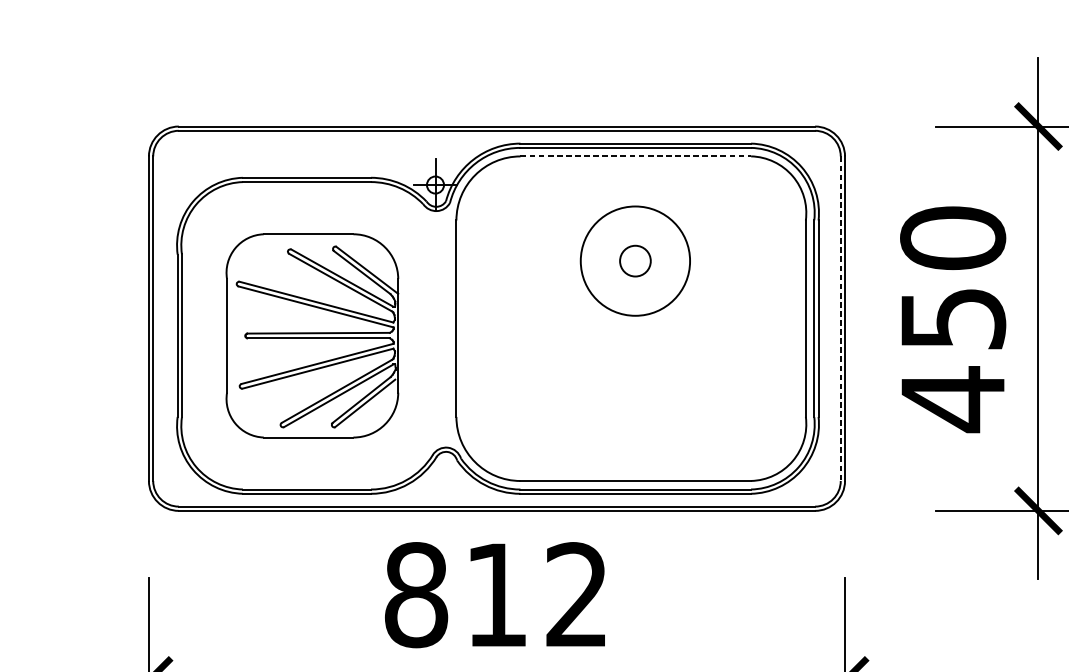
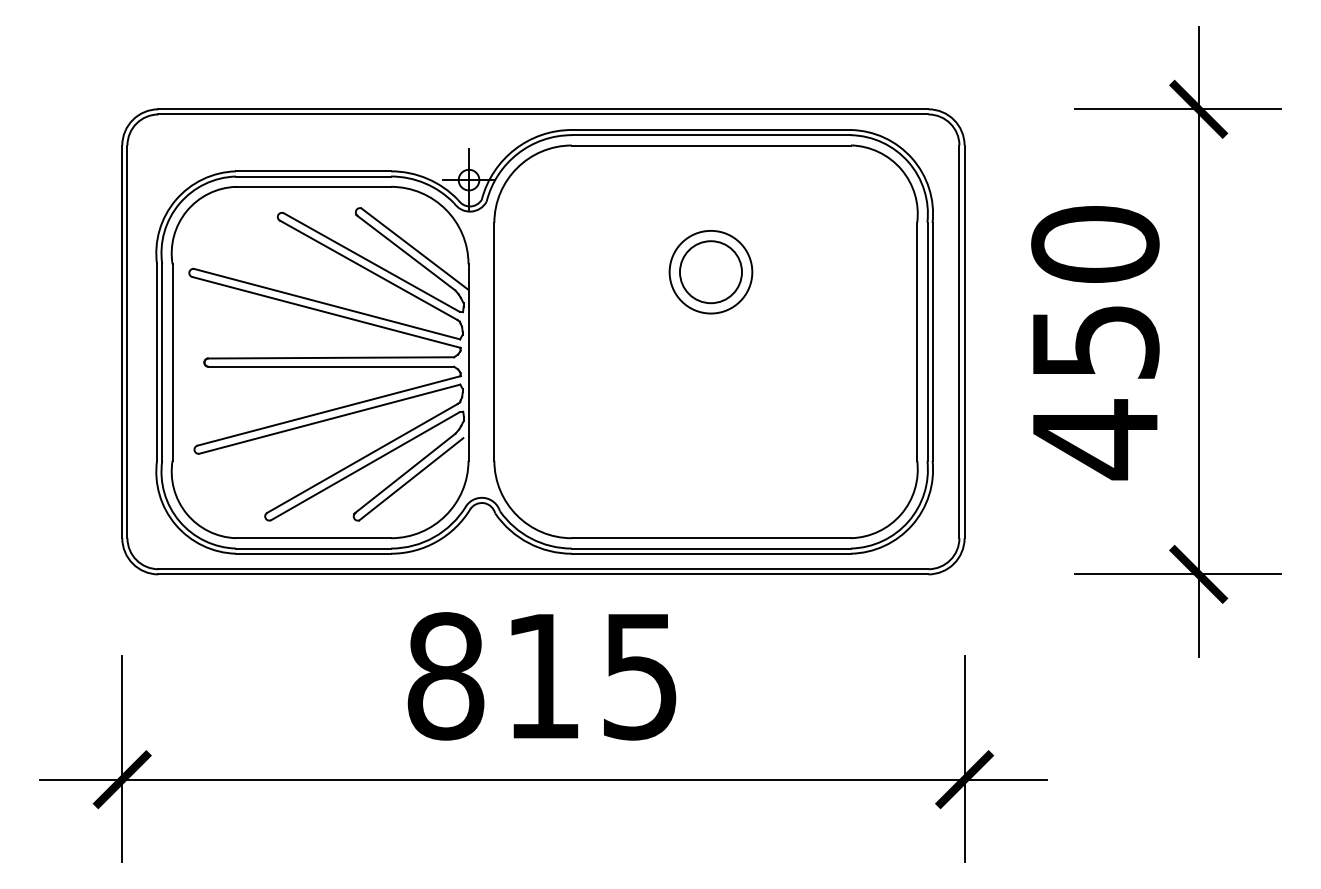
line: (635, 156) -> (711, 145), dashed -> solid
circle: (635, 260) -> (710, 271), size x0.62
circle: (635, 261) -> (710, 272), size x1.67
line: (840, 319) -> (959, 342), dashed -> solid
part: (311, 335) -> (319, 362), size x1.43
text: (576, 595) -> (639, 676), 812 -> 815

